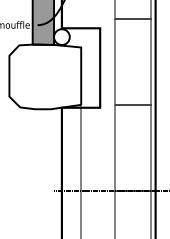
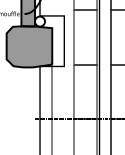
fill: (45, 76) -> (29, 46), added

